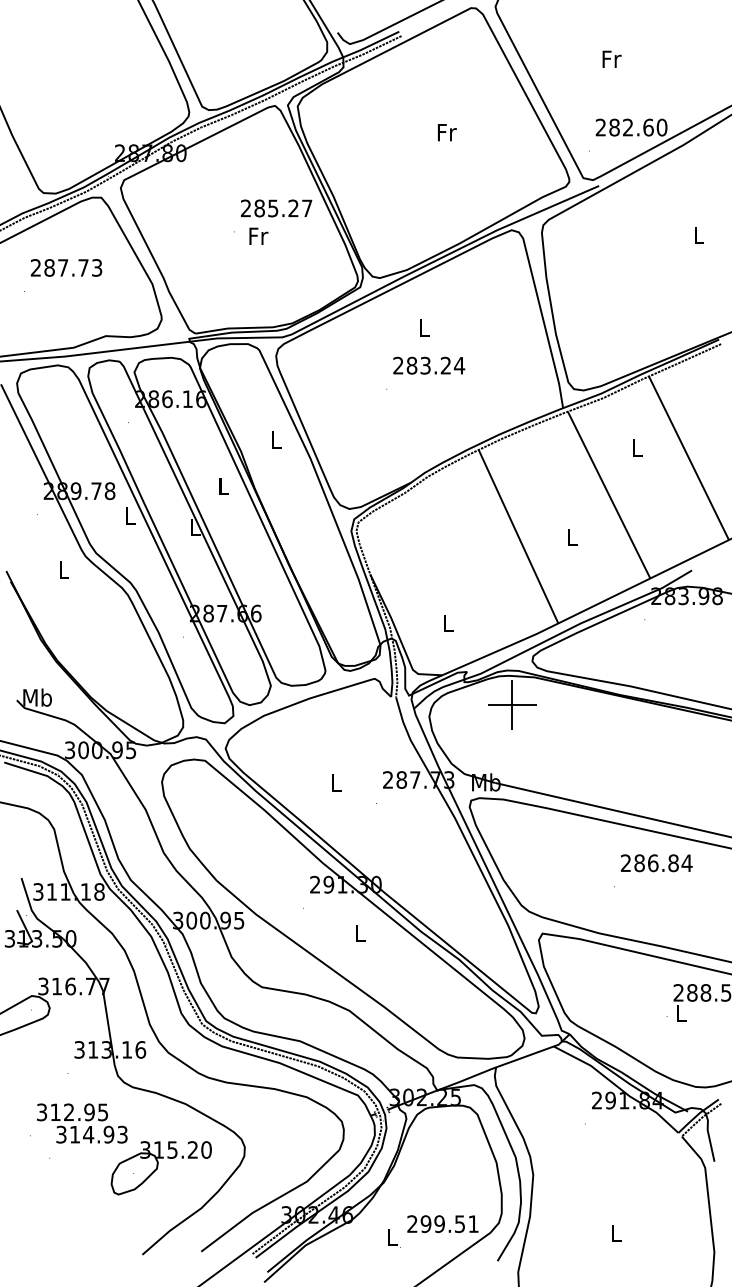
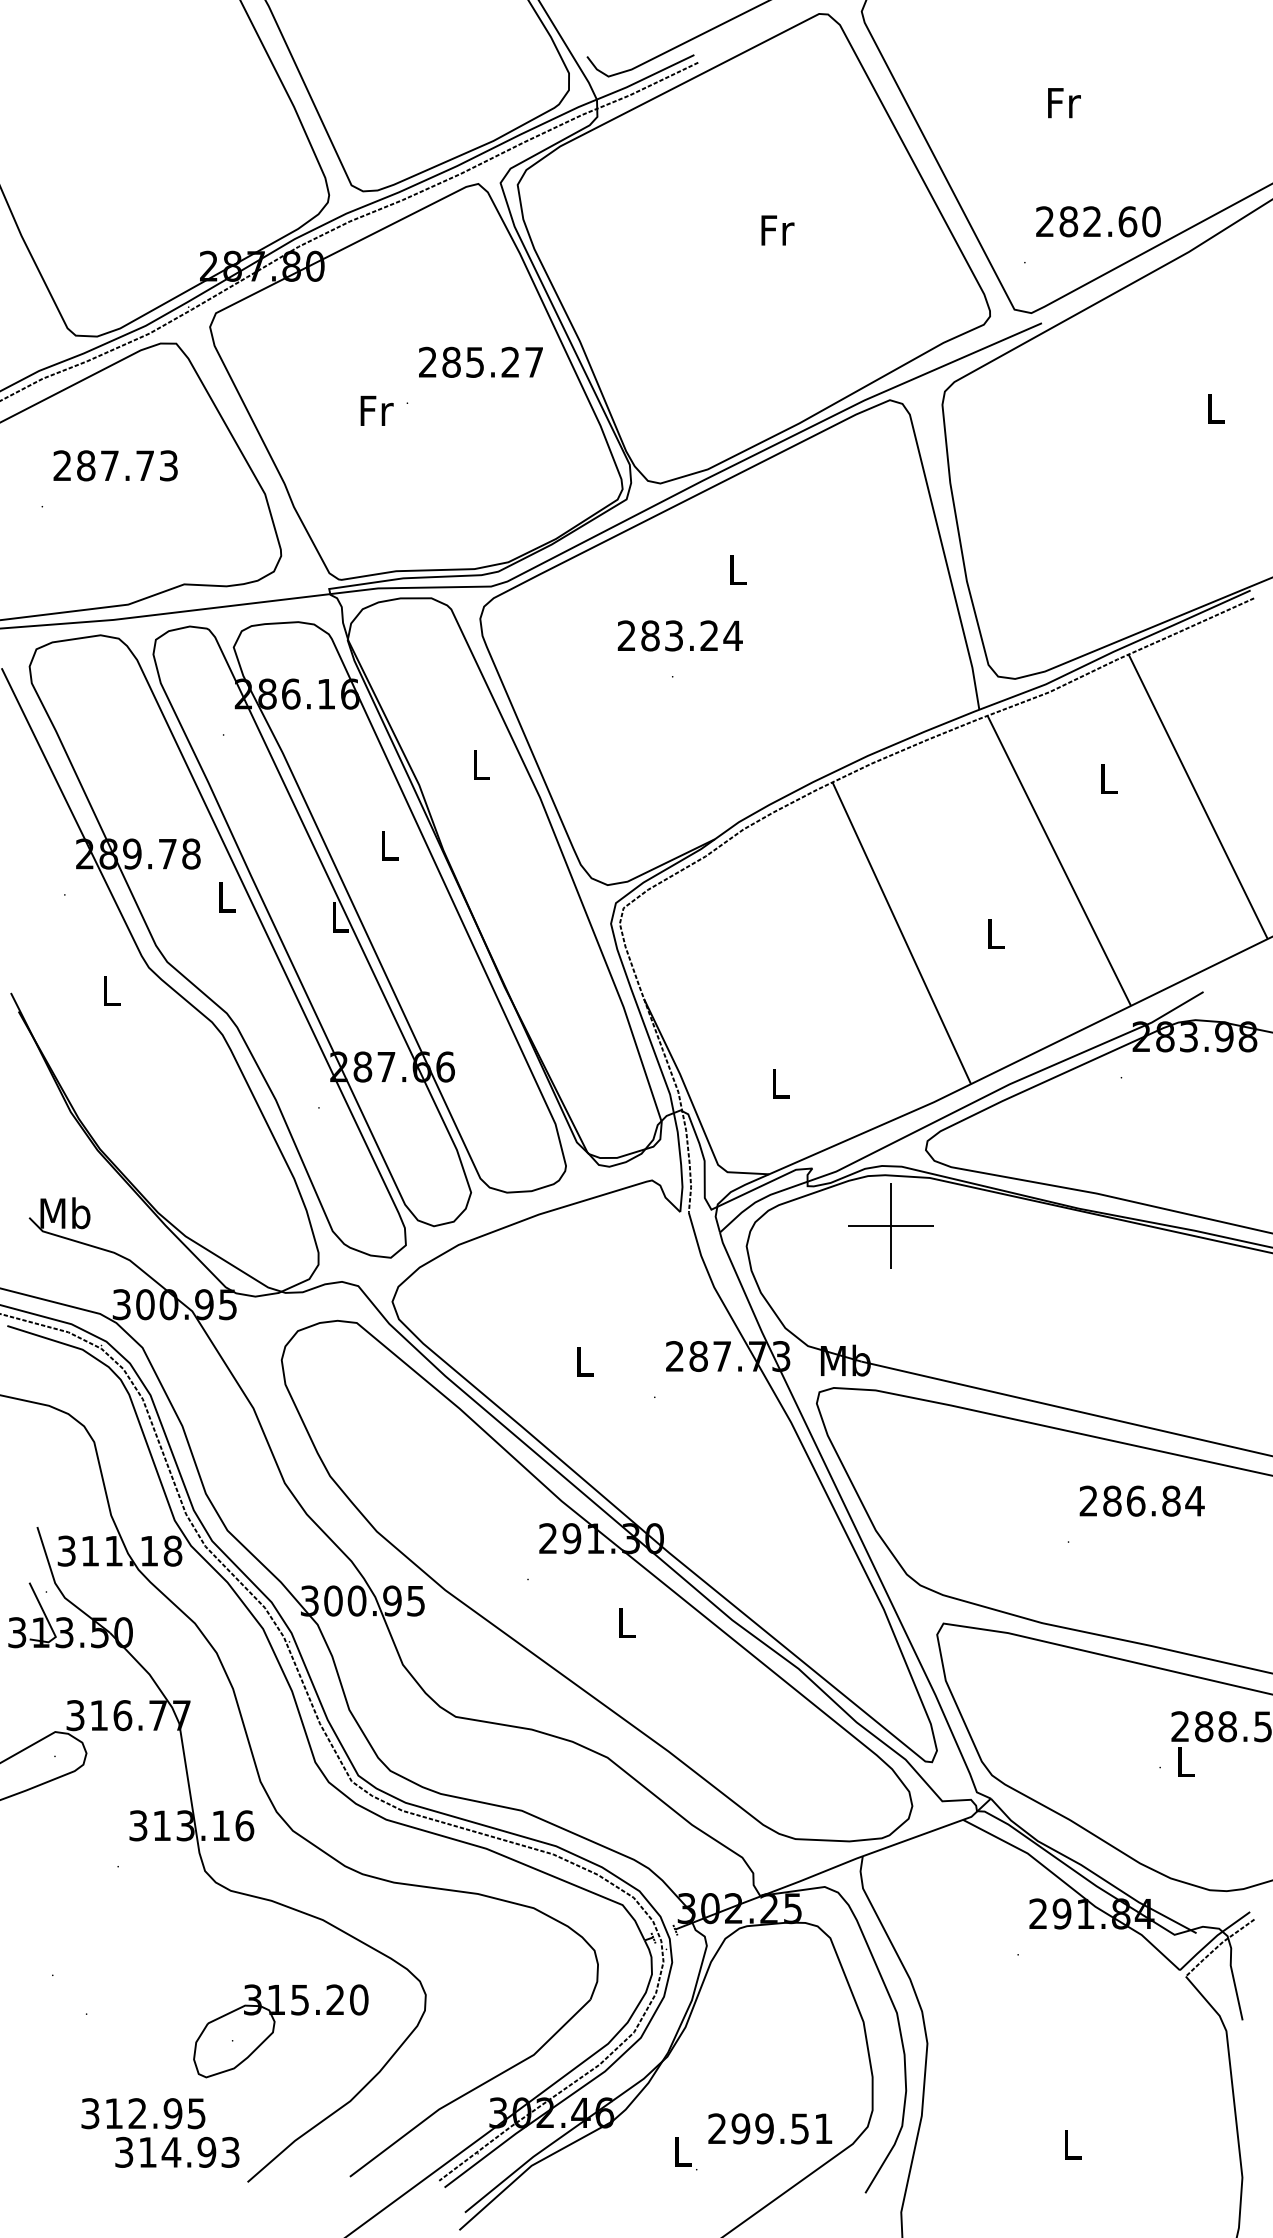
text: (258, 235) -> (376, 409), moved
text: (429, 365) -> (680, 635), moved
text: (82, 1123) -> (160, 2132), moved

